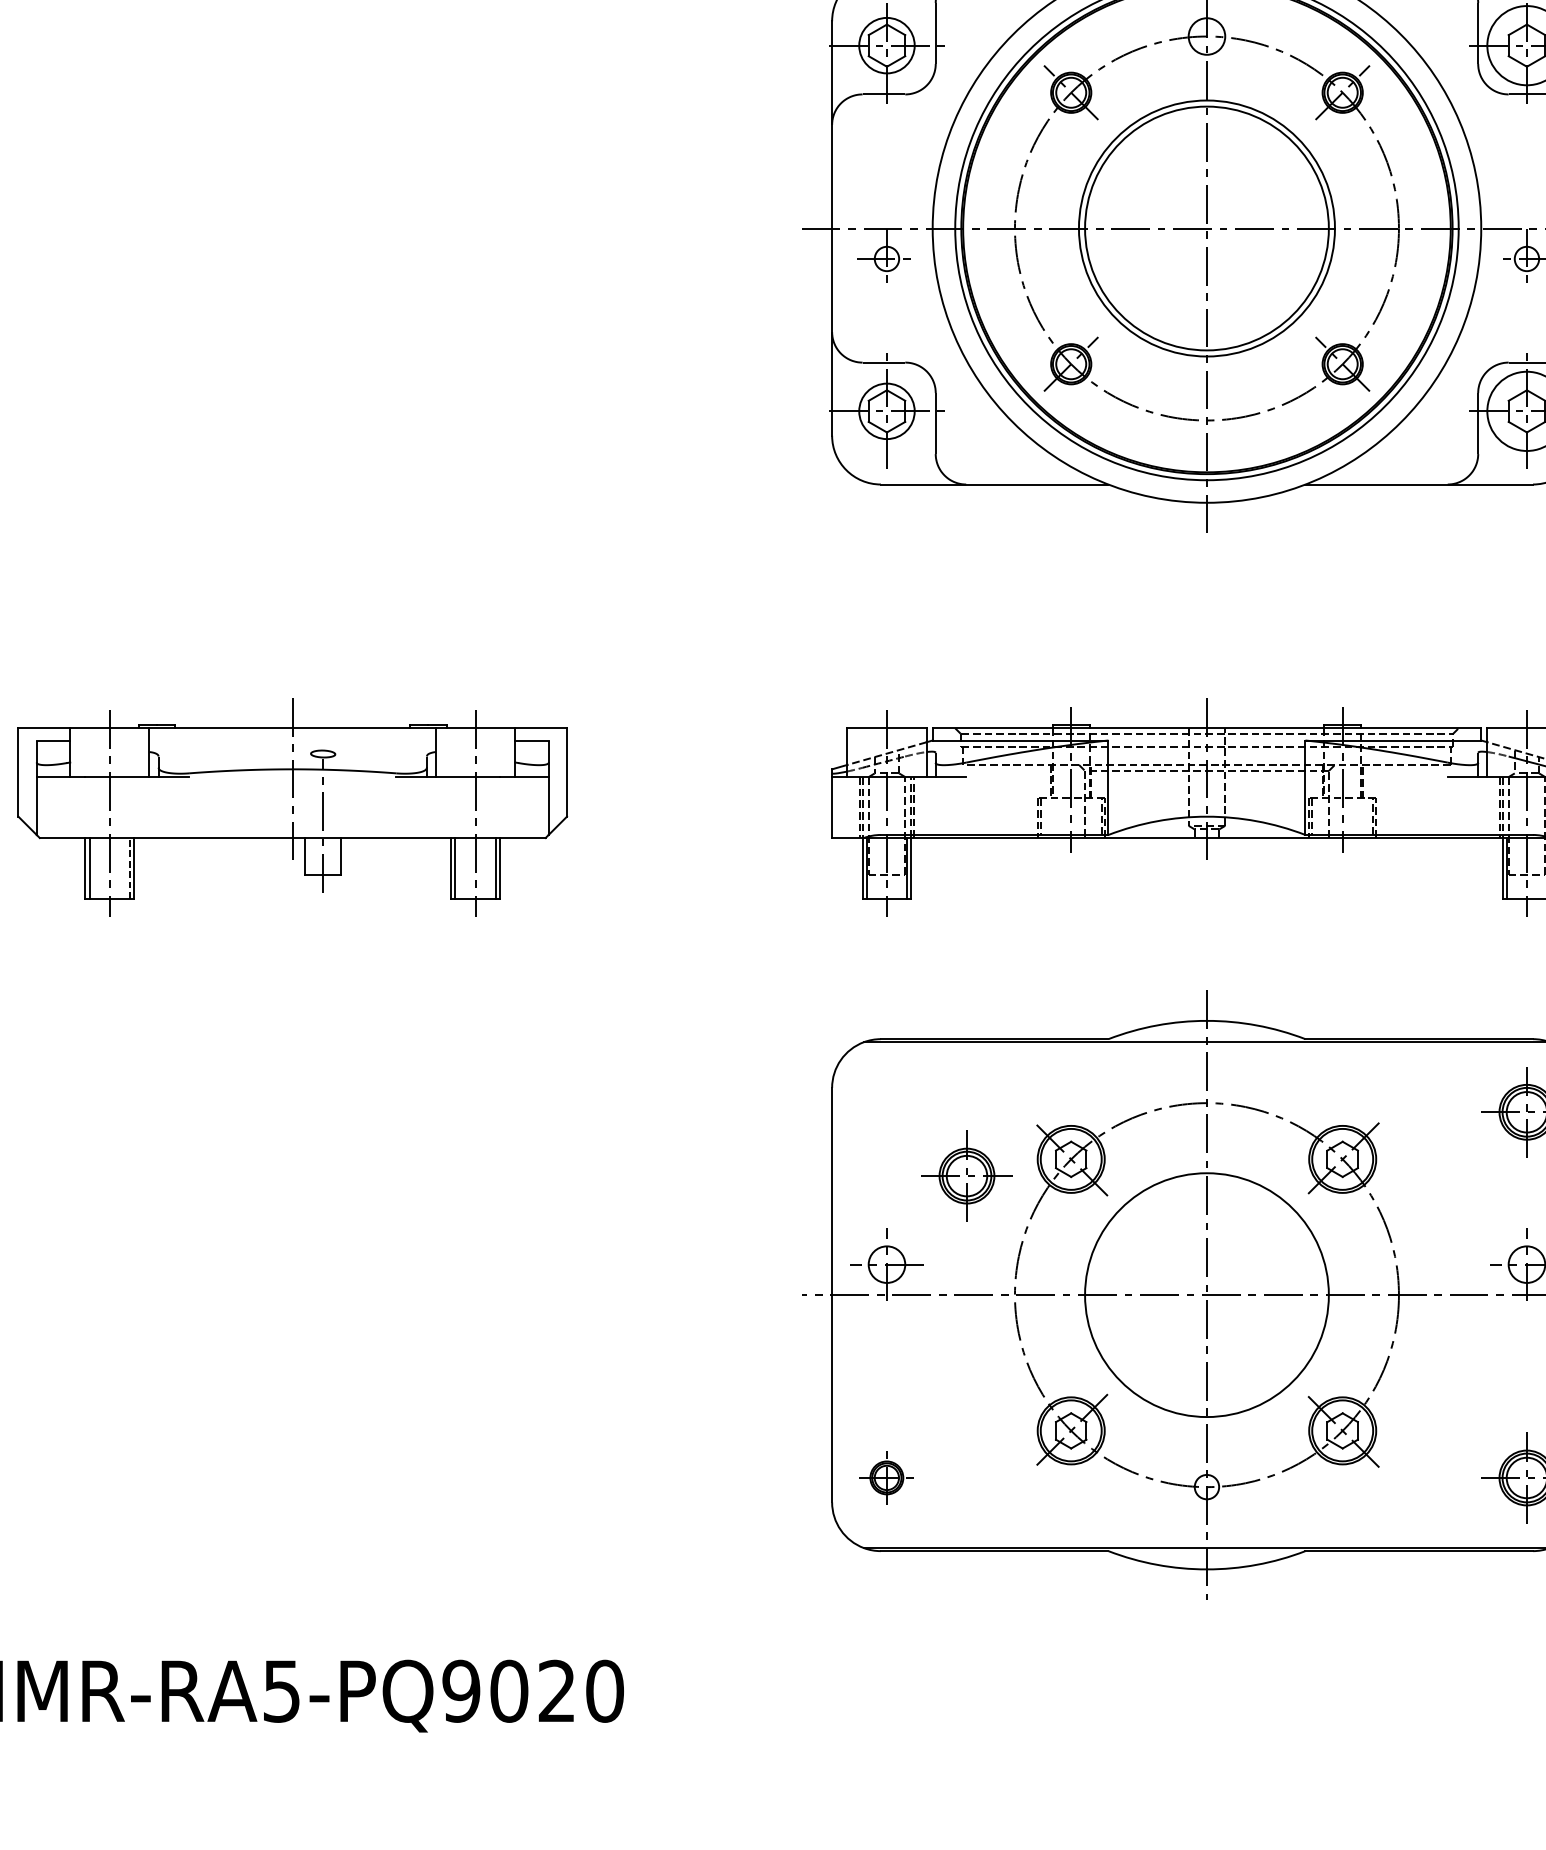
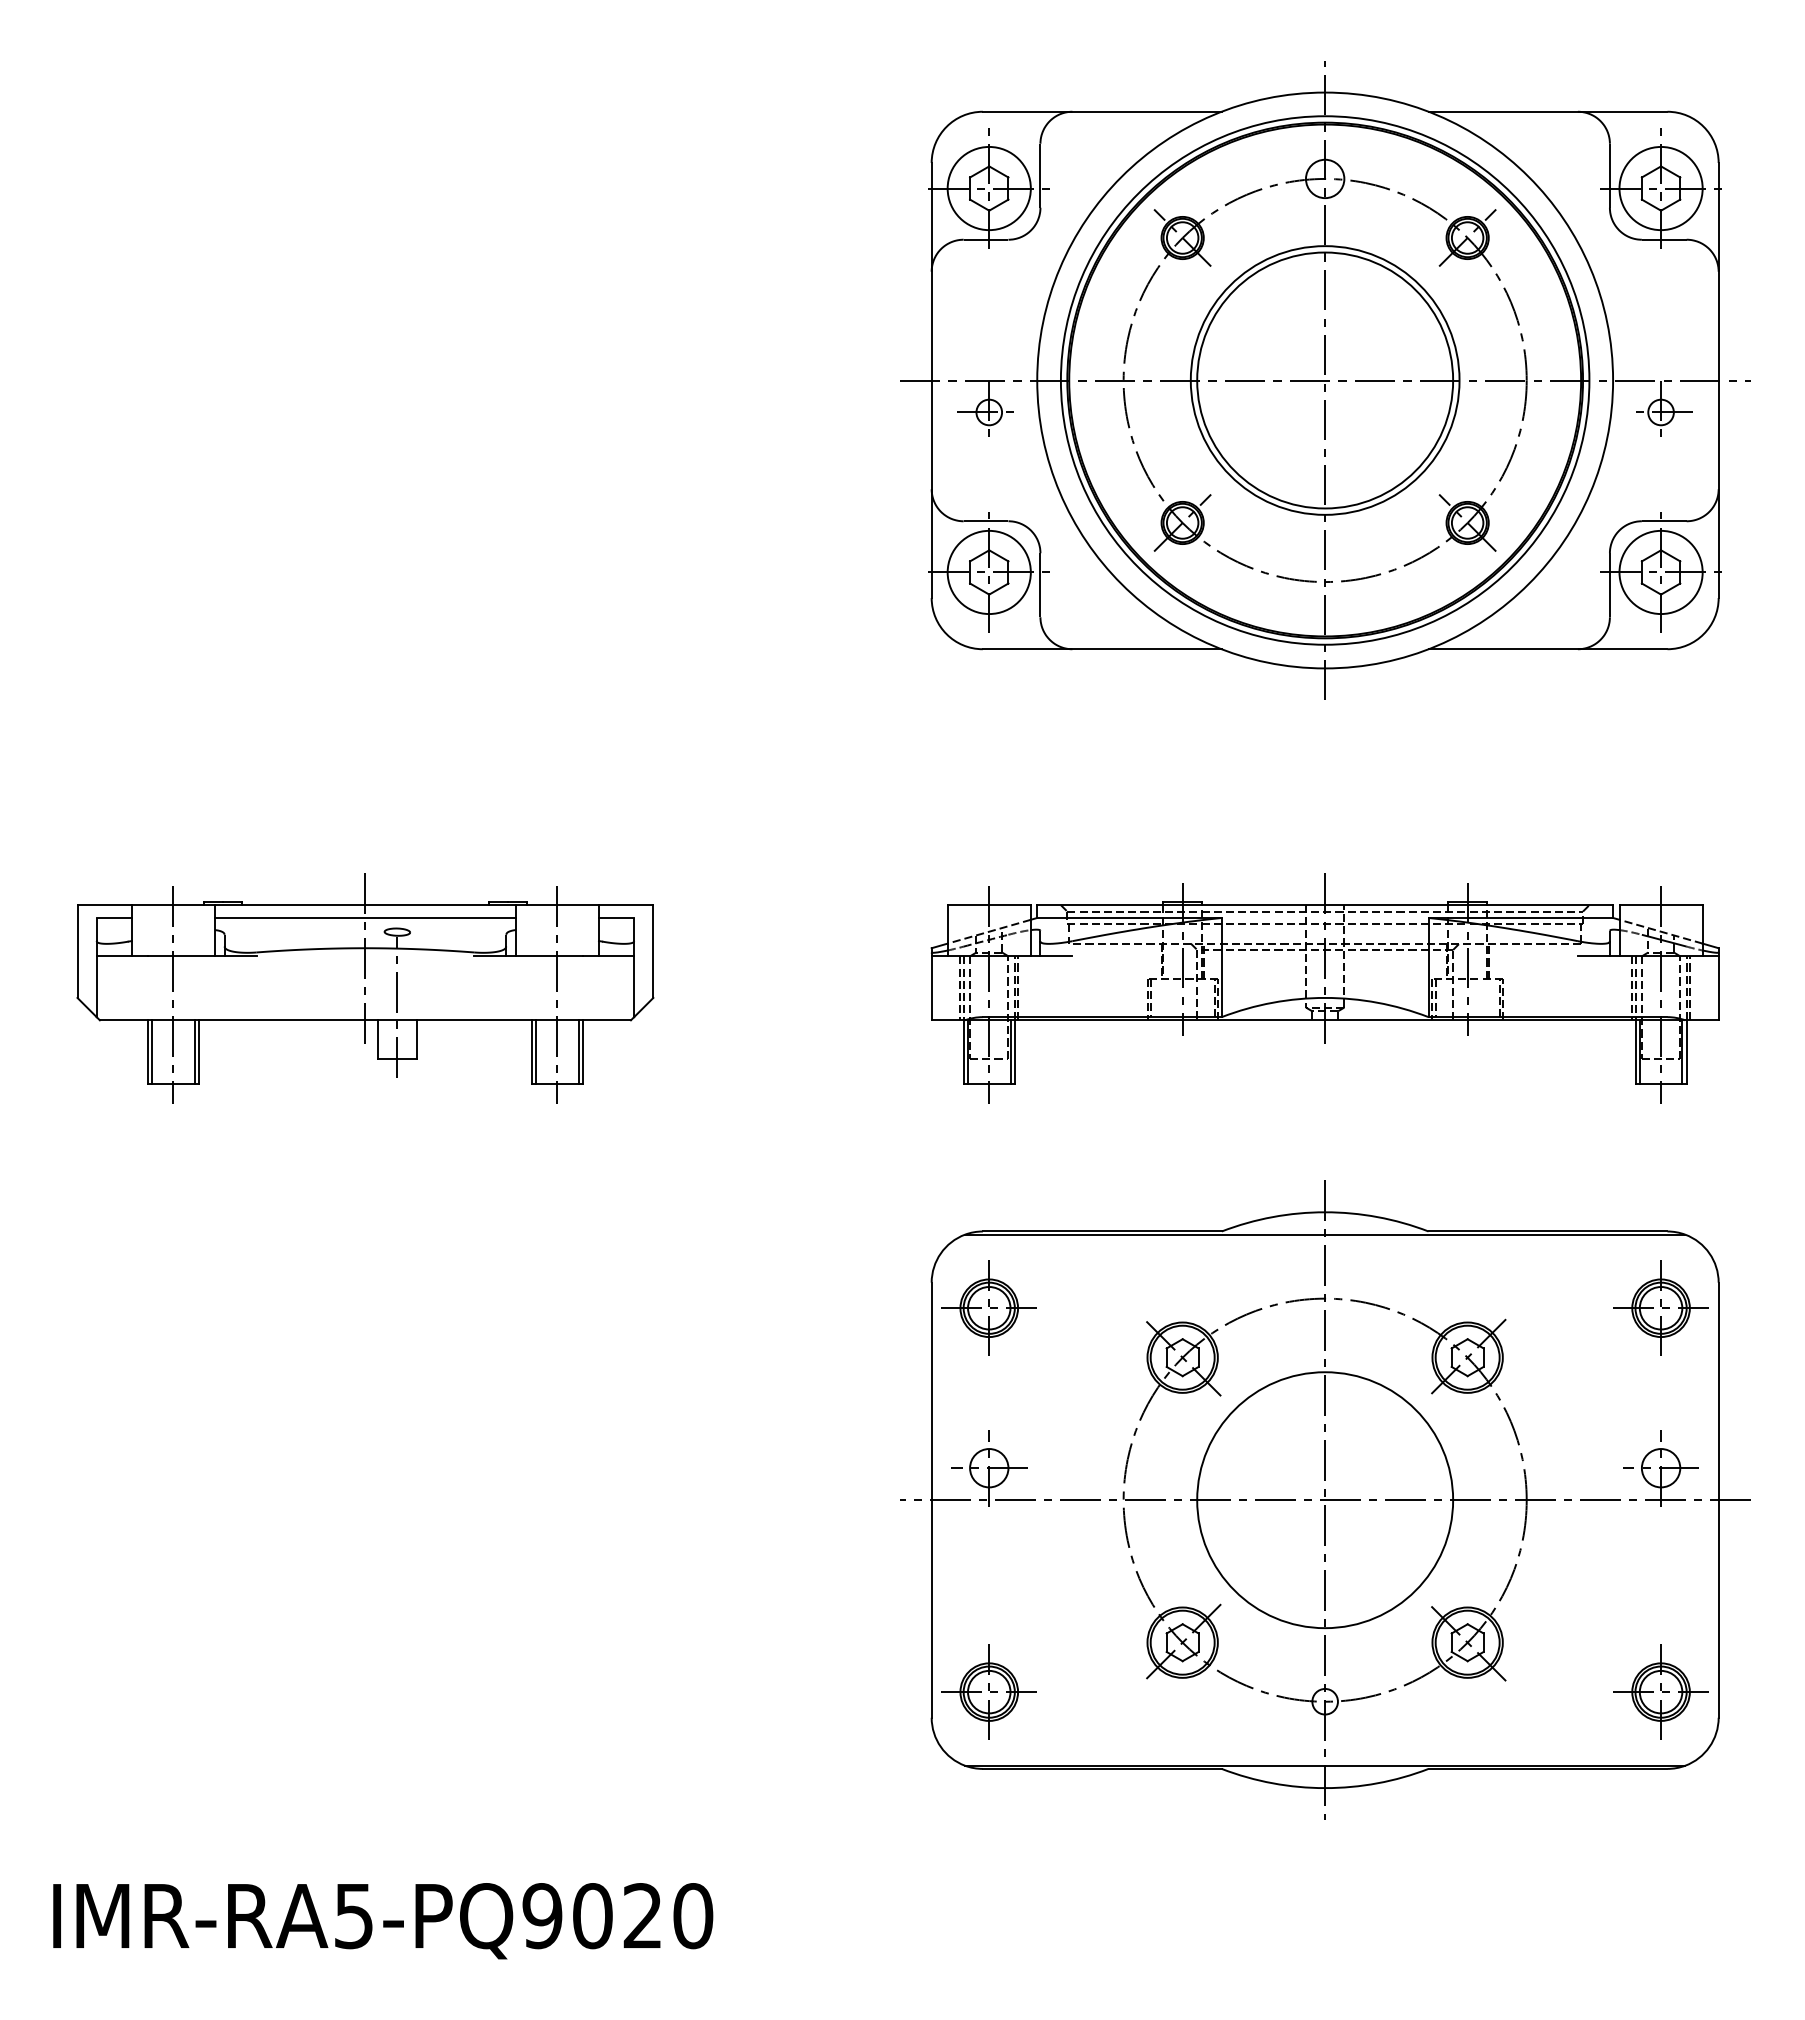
circle: (886, 45) -> (988, 188), size x1.43
circle: (886, 411) -> (988, 572), size x1.43
line: (292, 740) -> (365, 917), added
line: (129, 868) -> (194, 1052), dashed -> solid
part: (966, 1175) -> (988, 1307), moved
part: (886, 1477) -> (988, 1691), size x1.67

